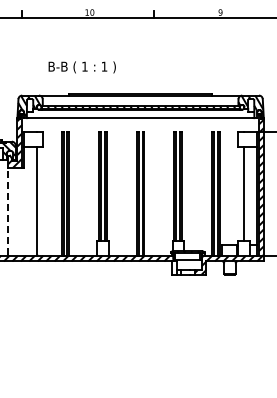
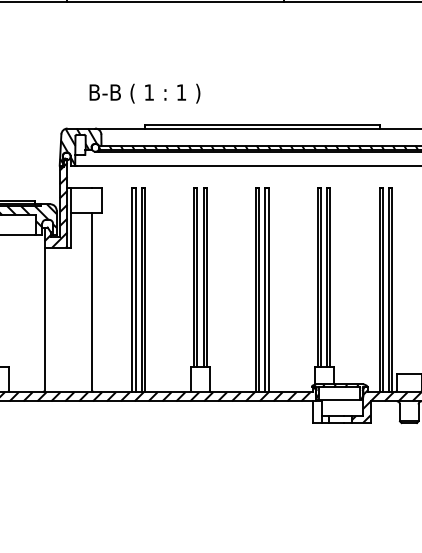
text: (81, 67) -> (143, 93), moved
line: (8, 210) -> (44, 317), dashed -> solid

